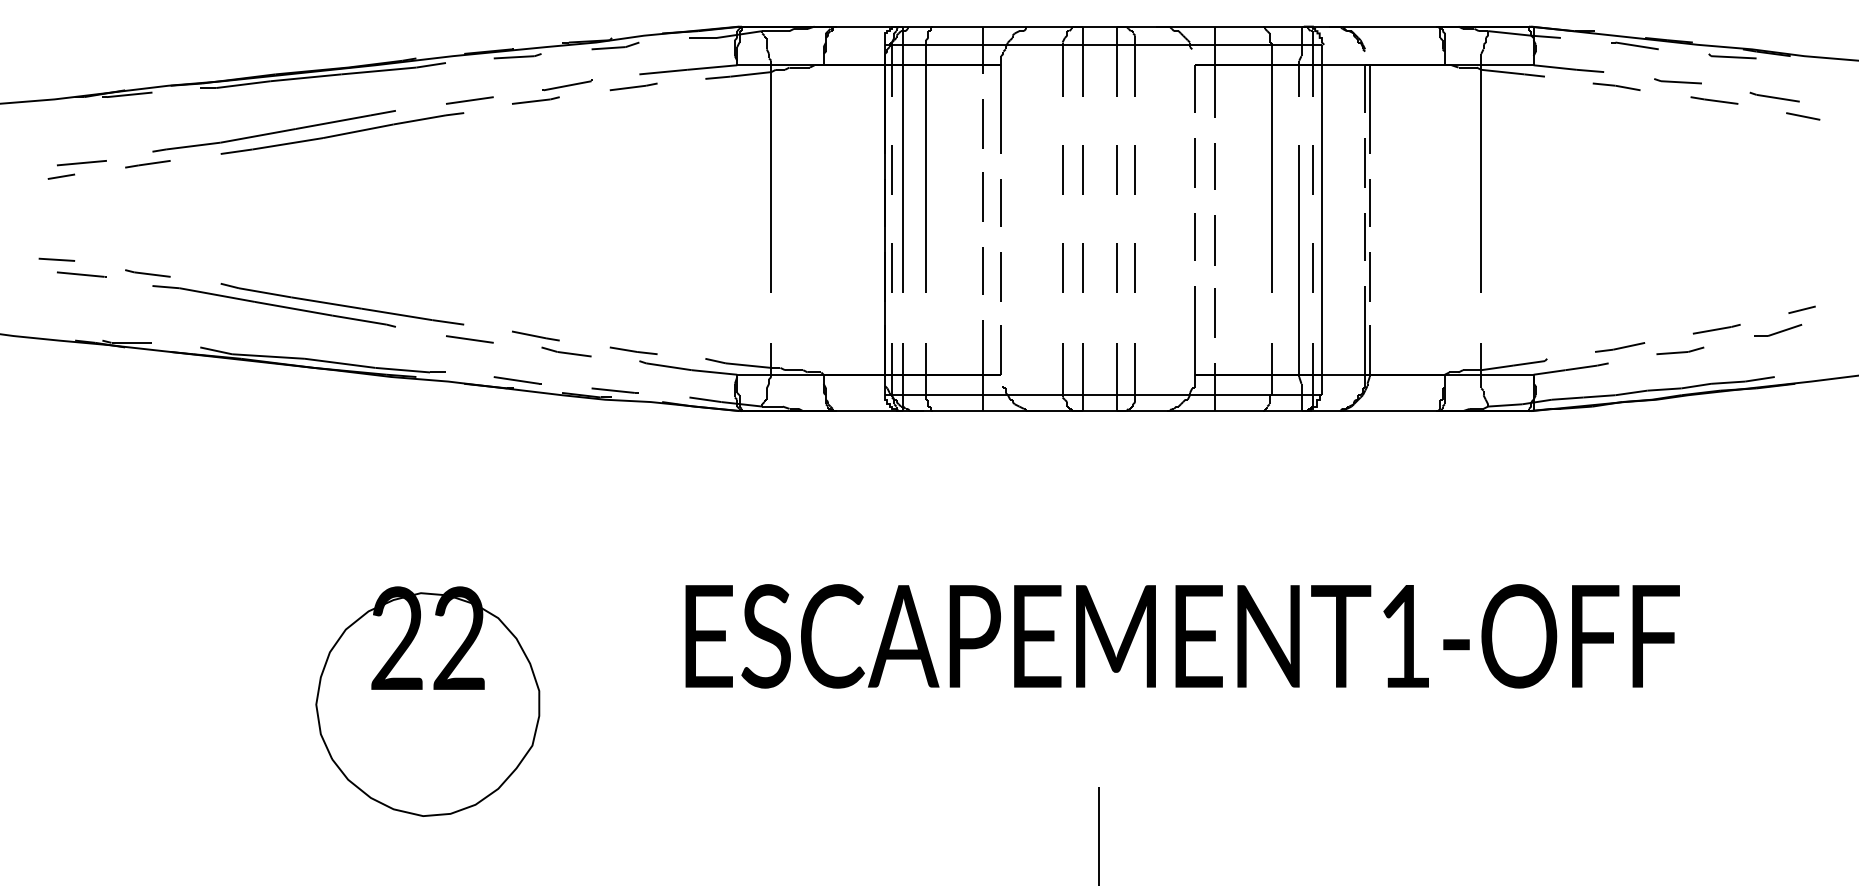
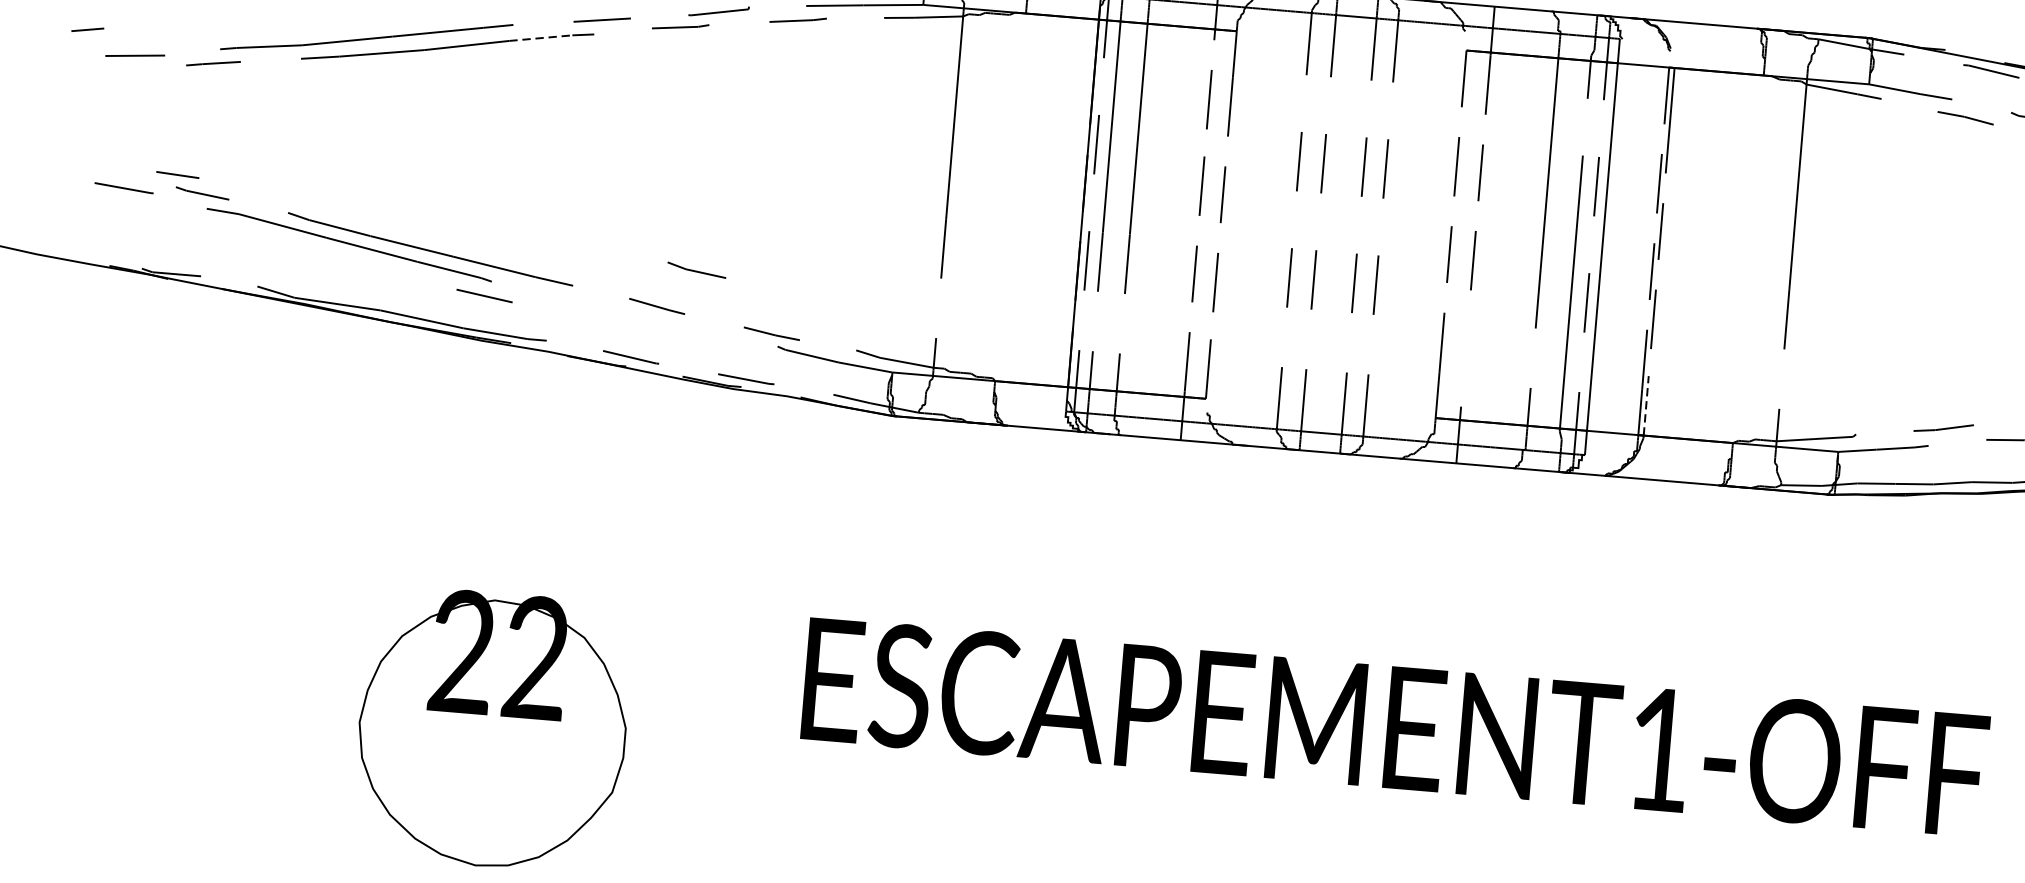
line: (419, 119) -> (540, 37), solid -> dashed
line: (61, 176) -> (87, 29), moved
line: (56, 259) -> (177, 174), moved
line: (1214, 312) -> (1465, 346), removed
line: (469, 339) -> (484, 296), moved
line: (1369, 349) -> (1645, 405), solid -> dashed
part: (566, 351) -> (696, 269), moved

